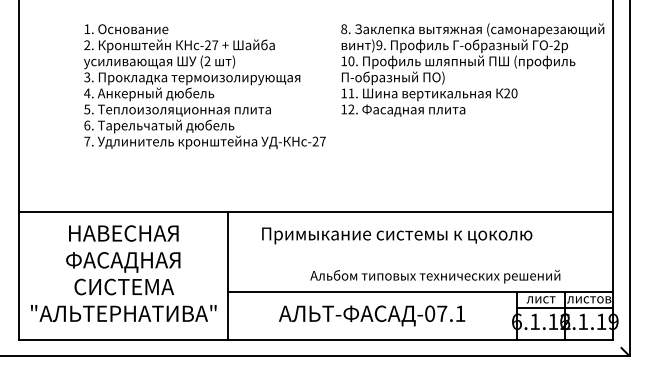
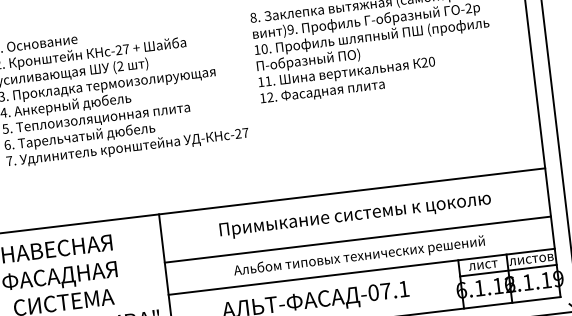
text: (397, 235) -> (355, 215), moved
line: (420, 259) -> (357, 239), added
text: (435, 276) -> (359, 256), moved

